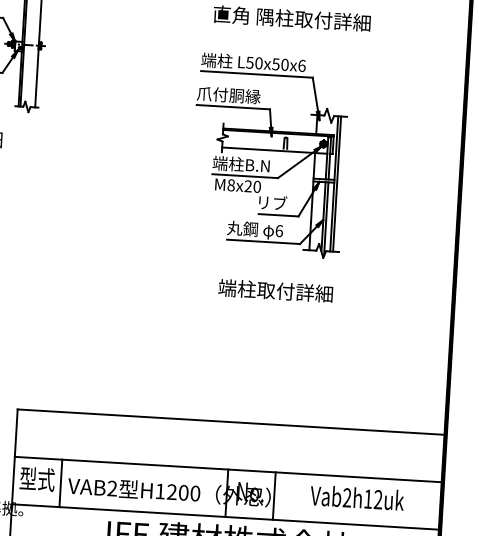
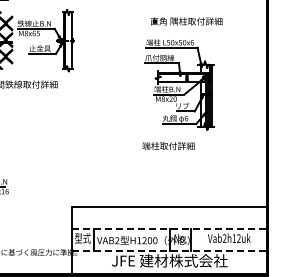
text: (275, 291) -> (168, 146), moved
line: (227, 468) -> (169, 228), solid -> dashed
line: (225, 516) -> (169, 250), solid -> dashed

